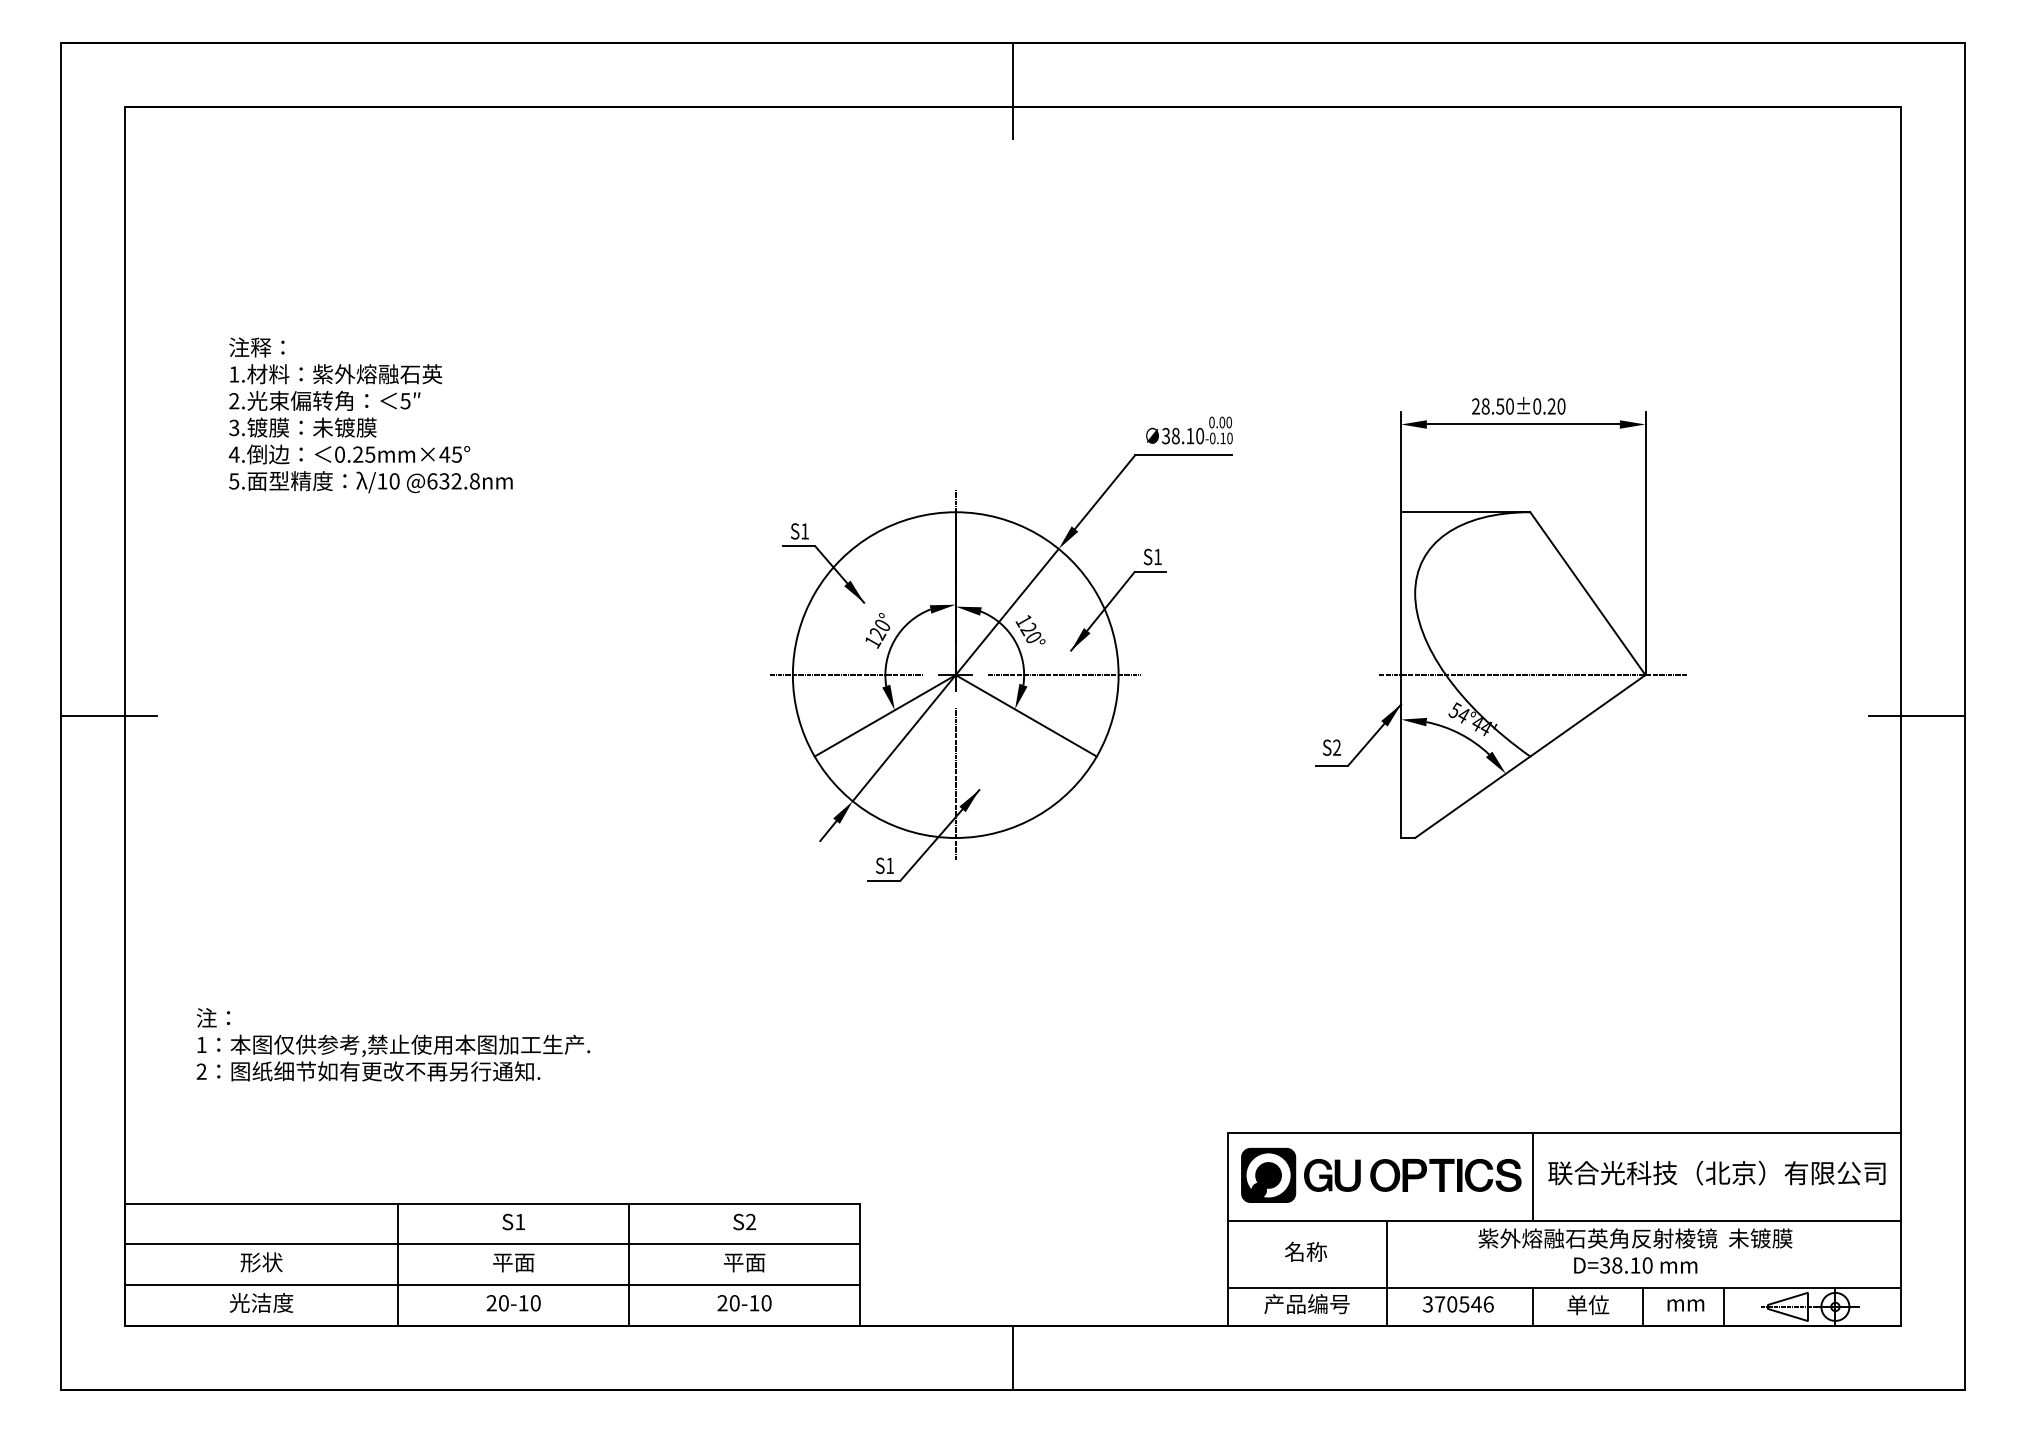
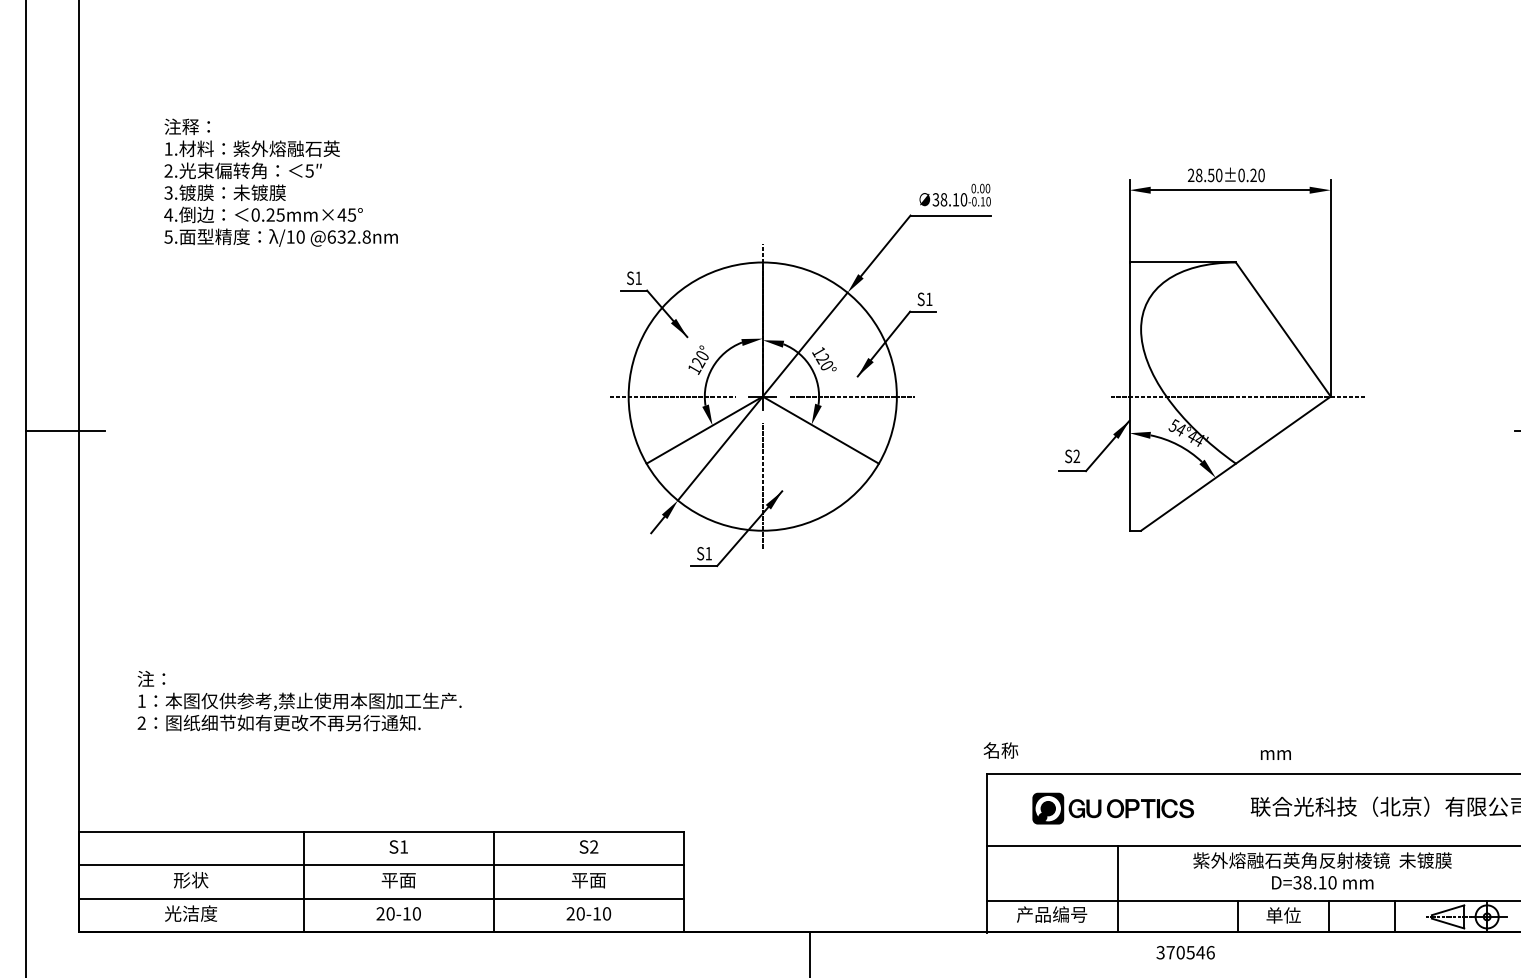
part: (1381, 1175) -> (1113, 808), size x0.7
line: (1533, 1176) -> (1238, 809), removed
text: (1305, 1251) -> (1000, 750), moved
text: (1457, 1304) -> (1185, 952), moved
text: (1685, 1305) -> (1275, 755), moved

